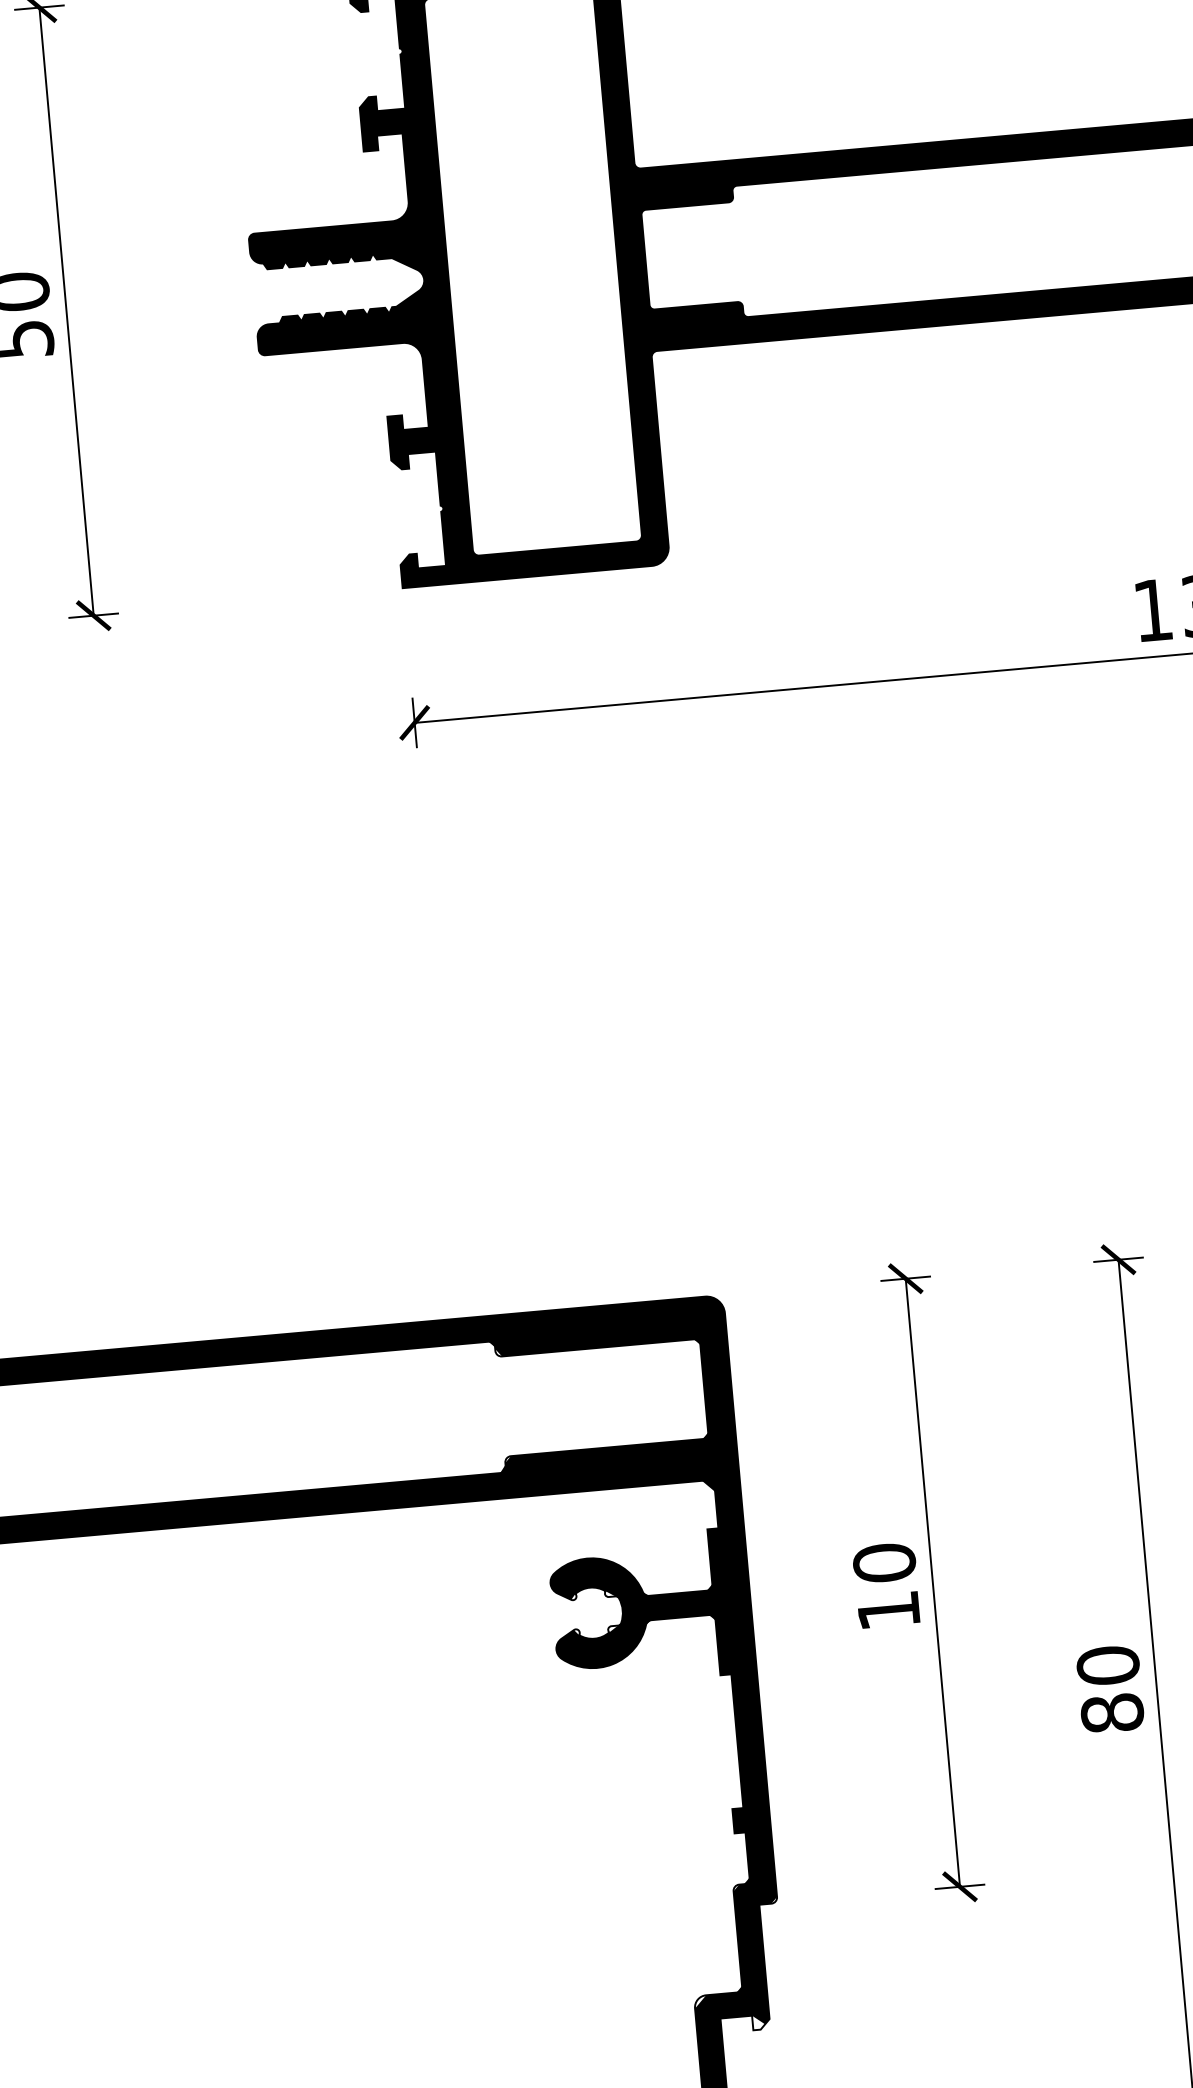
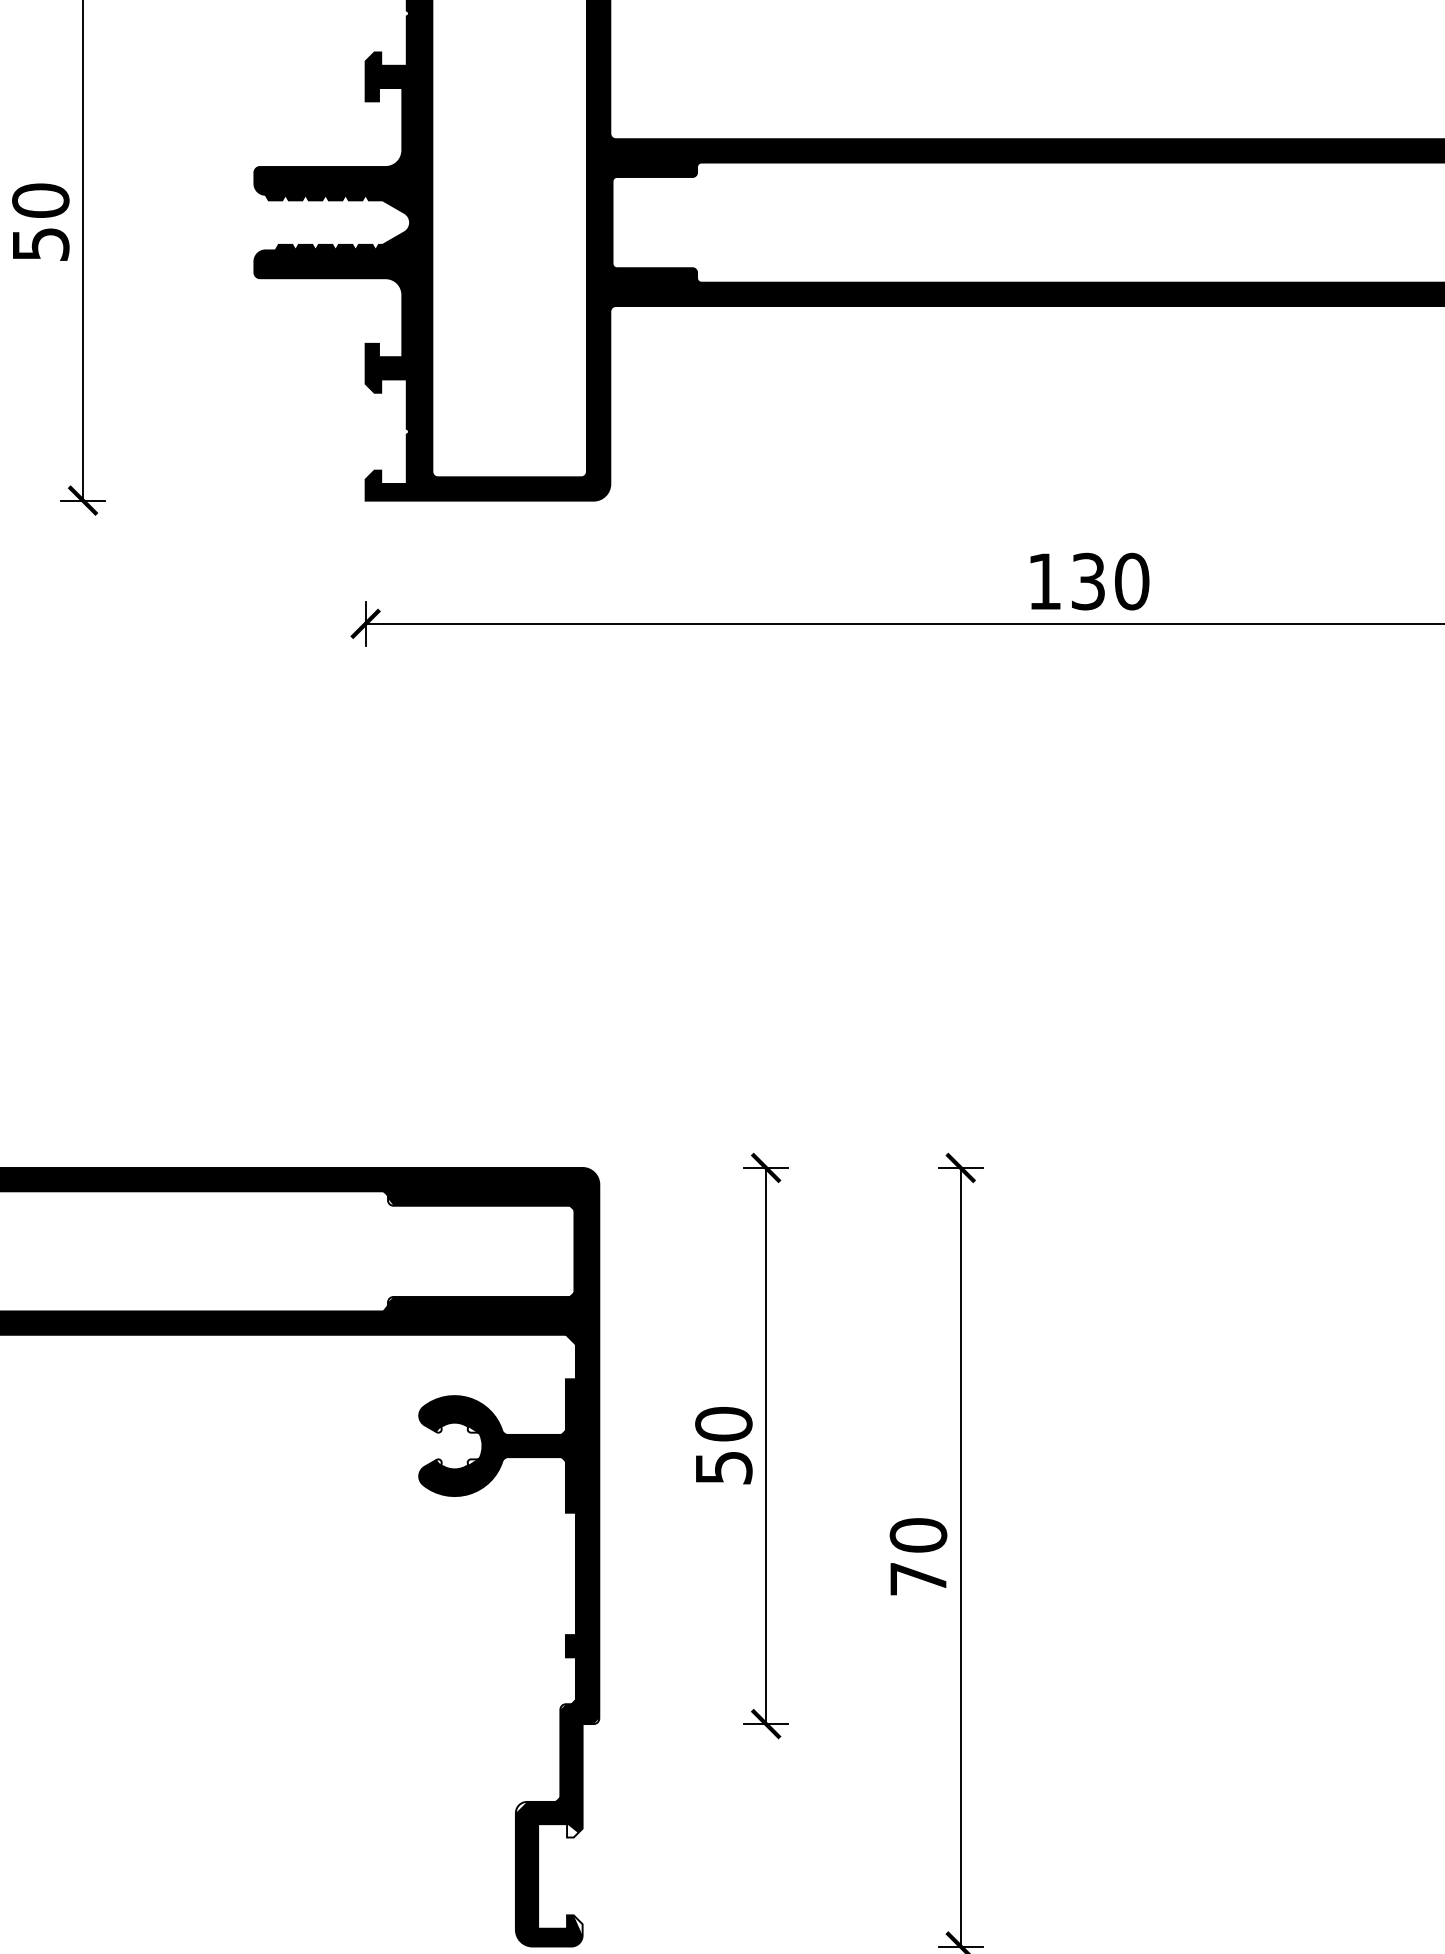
text: (889, 1611) -> (724, 1468), 10 -> 50
text: (1112, 1713) -> (918, 1579), 80 -> 70

